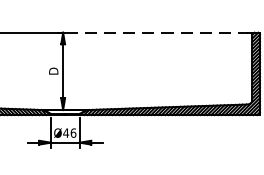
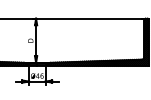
line: (156, 32) -> (89, 18), dashed -> solid

